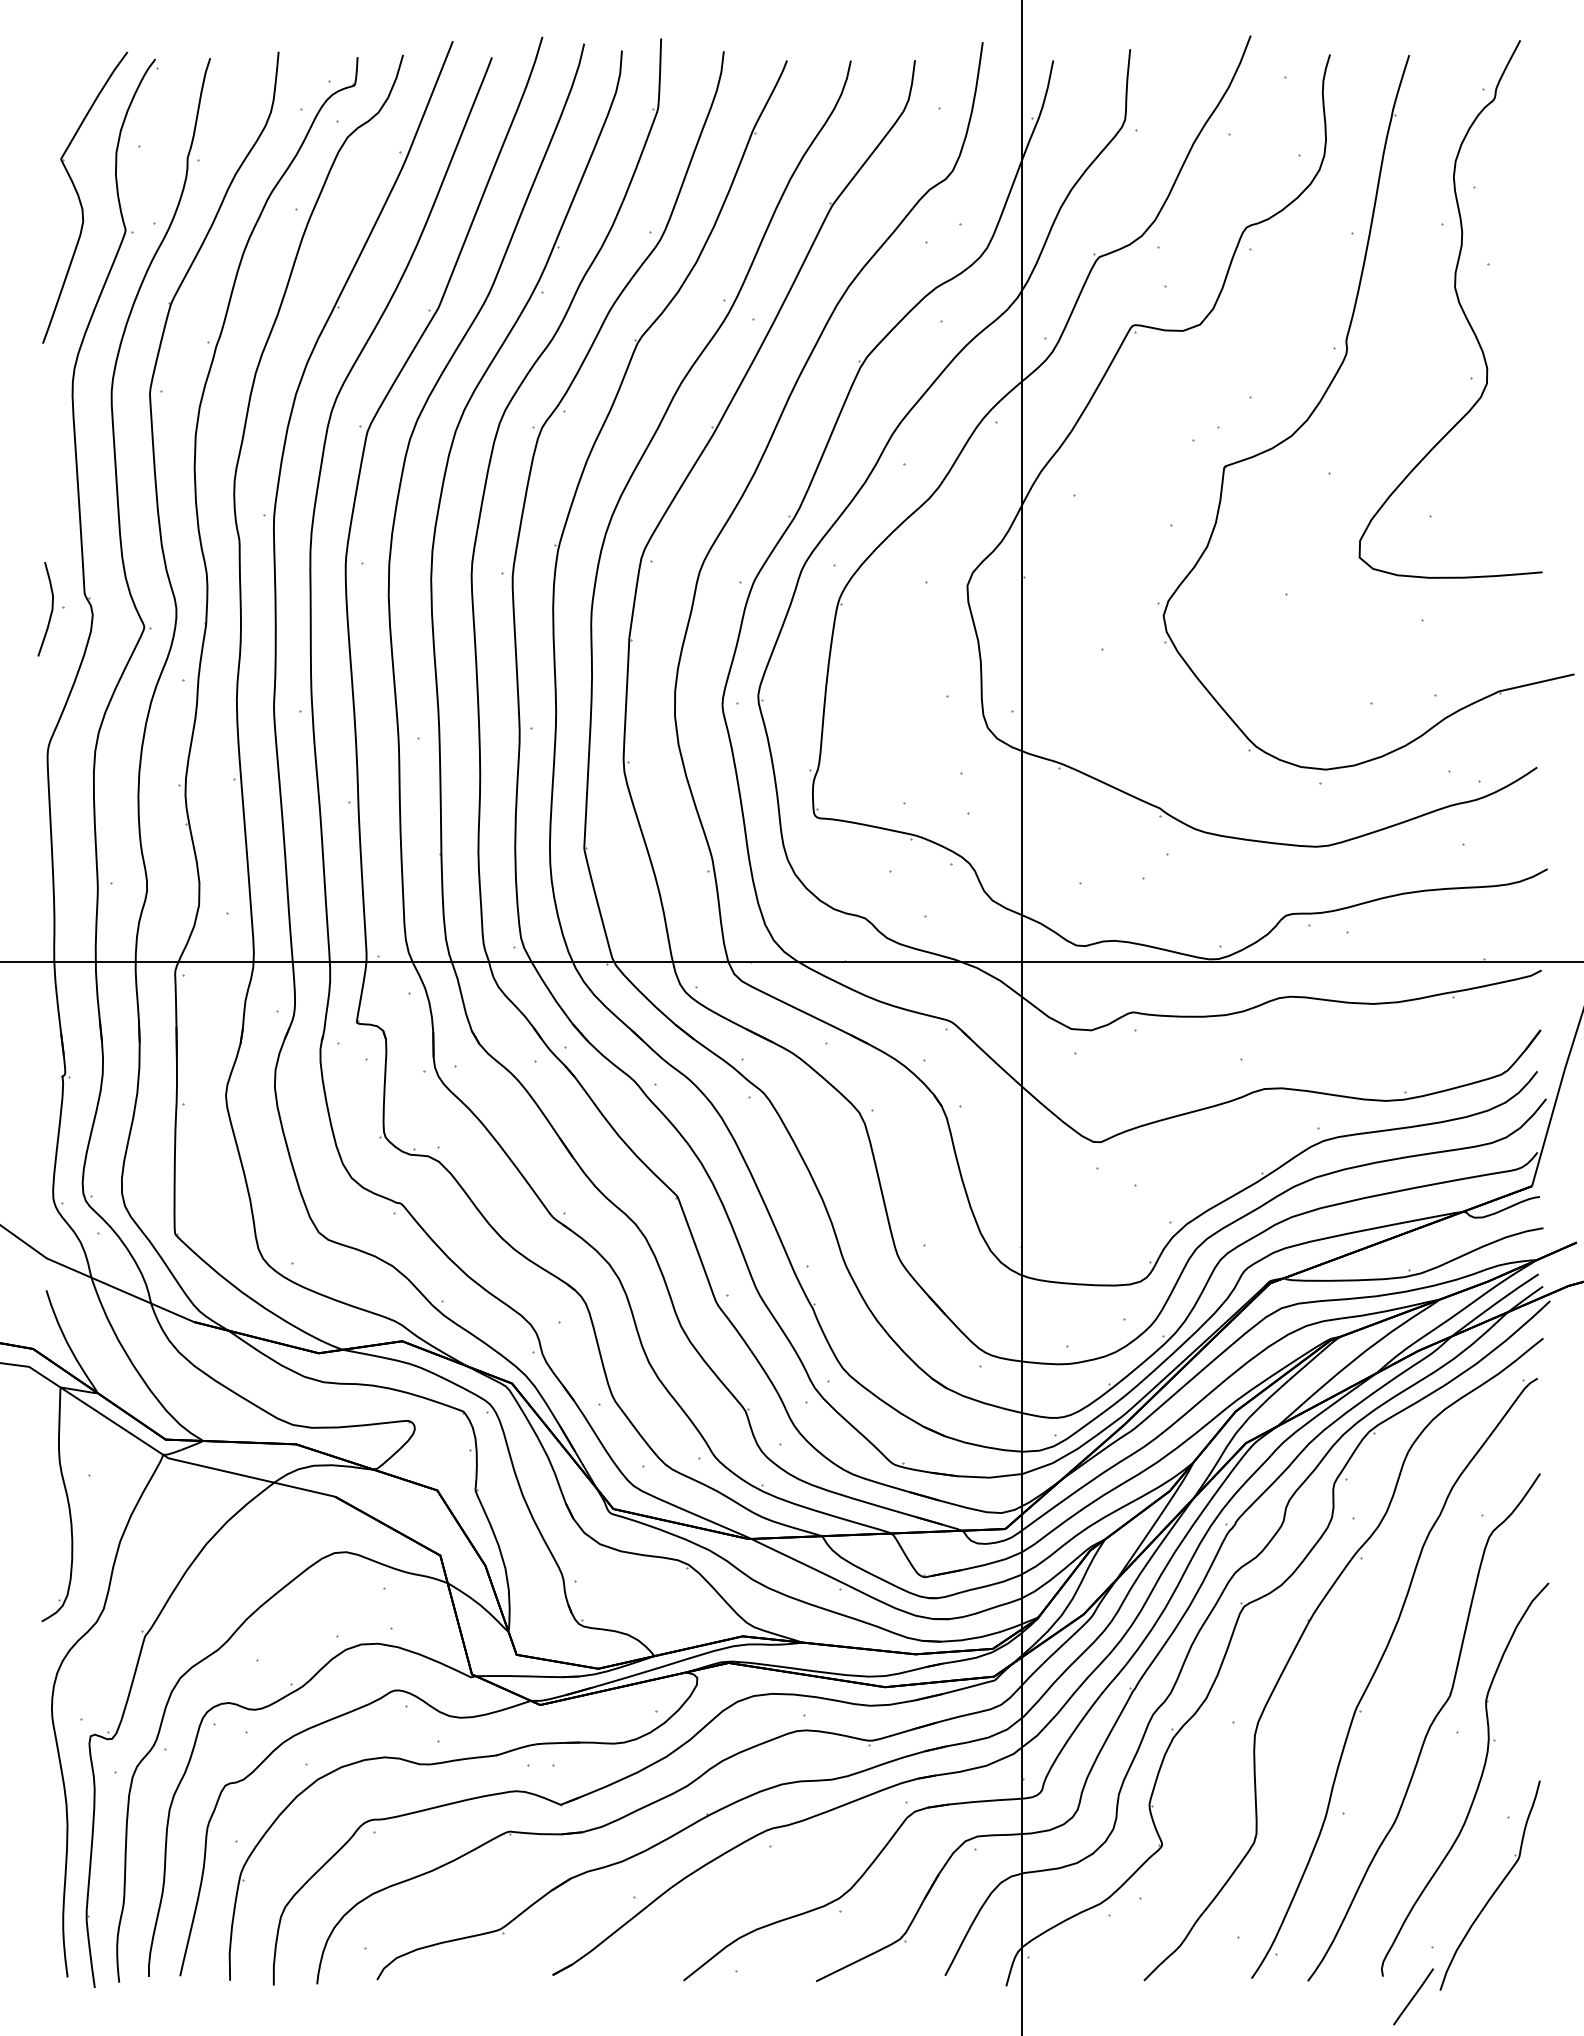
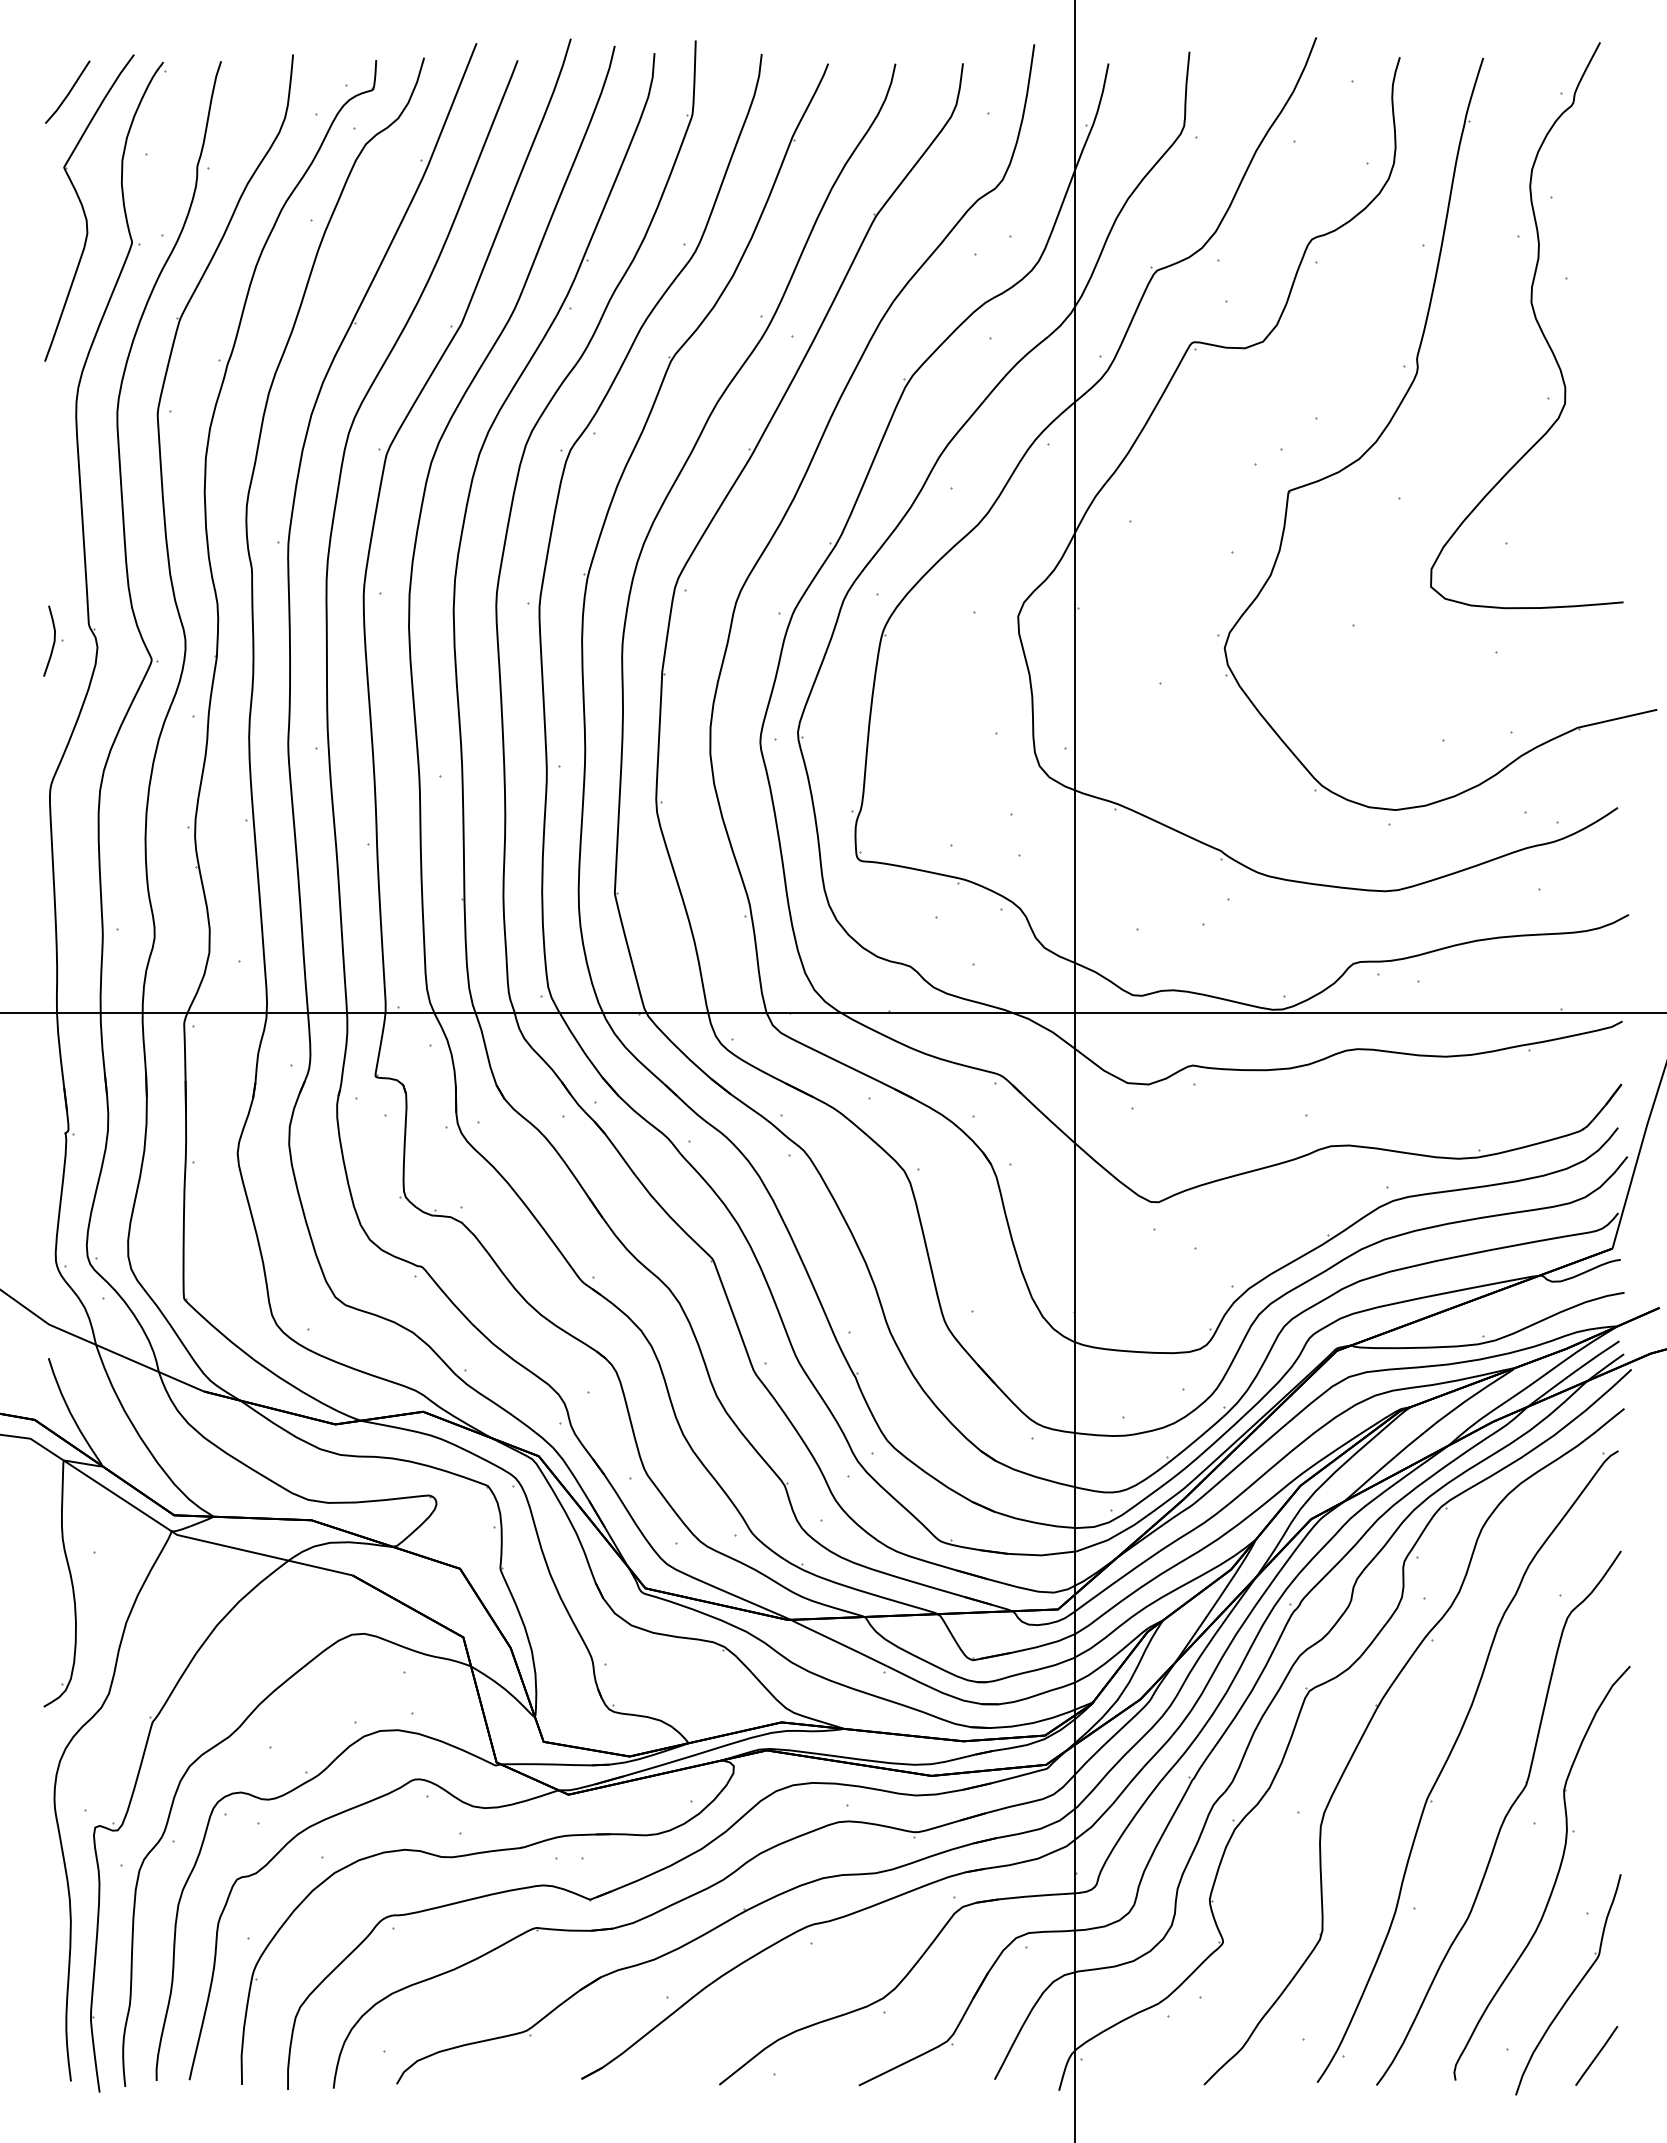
line: (65, 87) -> (68, 92), added
part: (51, 608) -> (53, 640), size x0.71
line: (1413, 1996) -> (1596, 2055), moved

